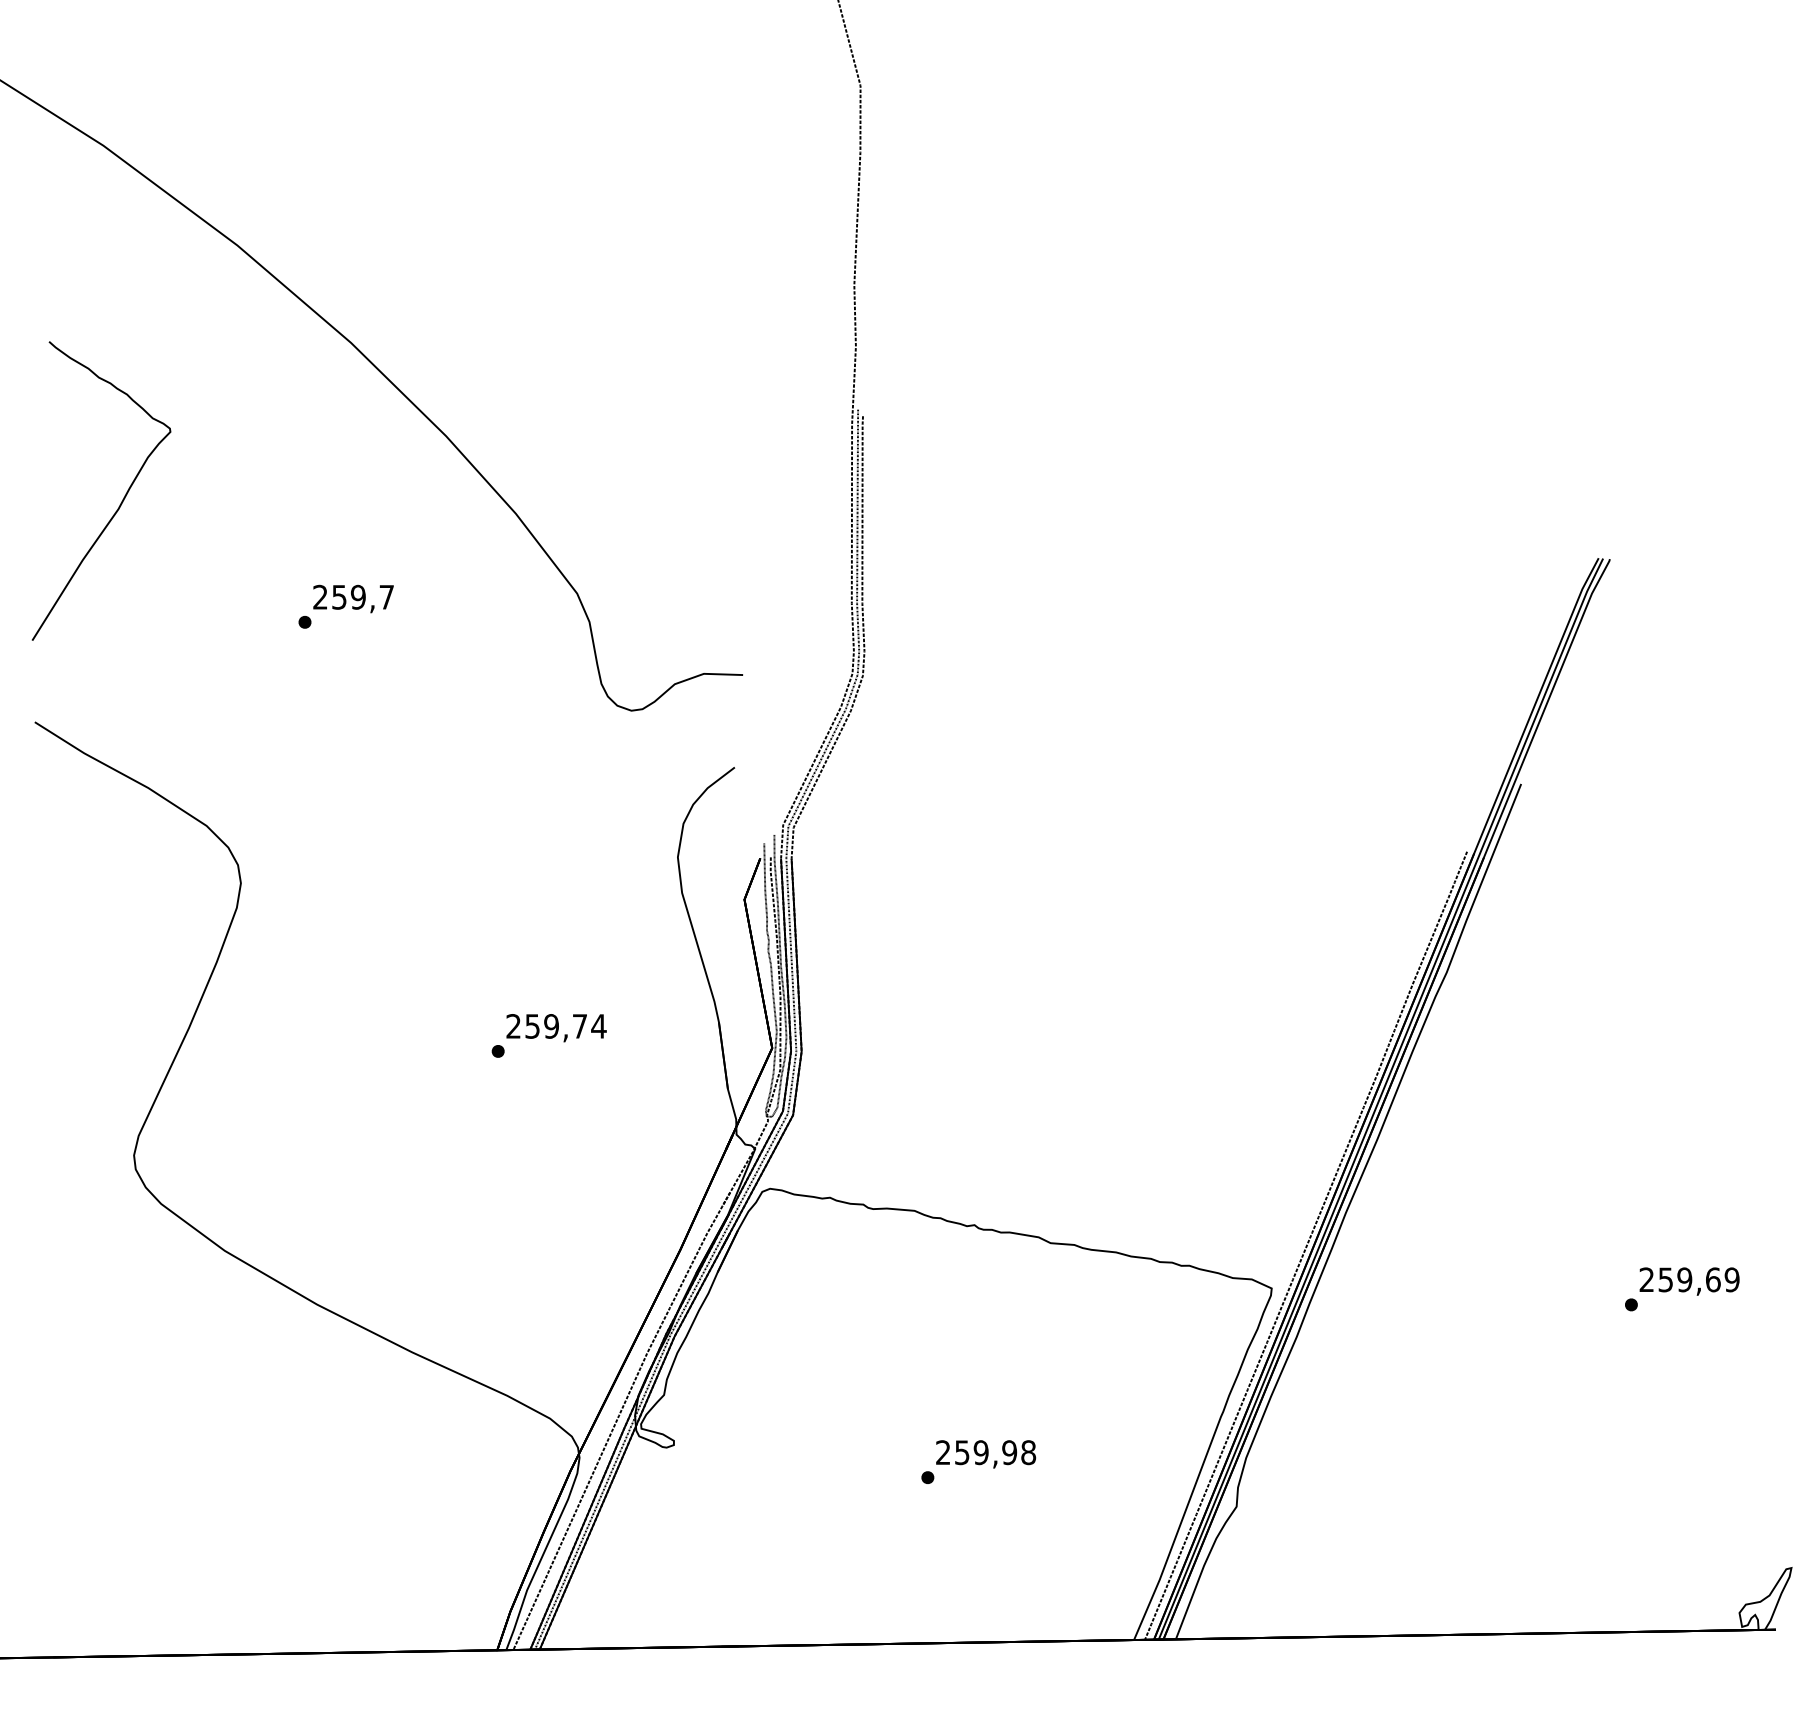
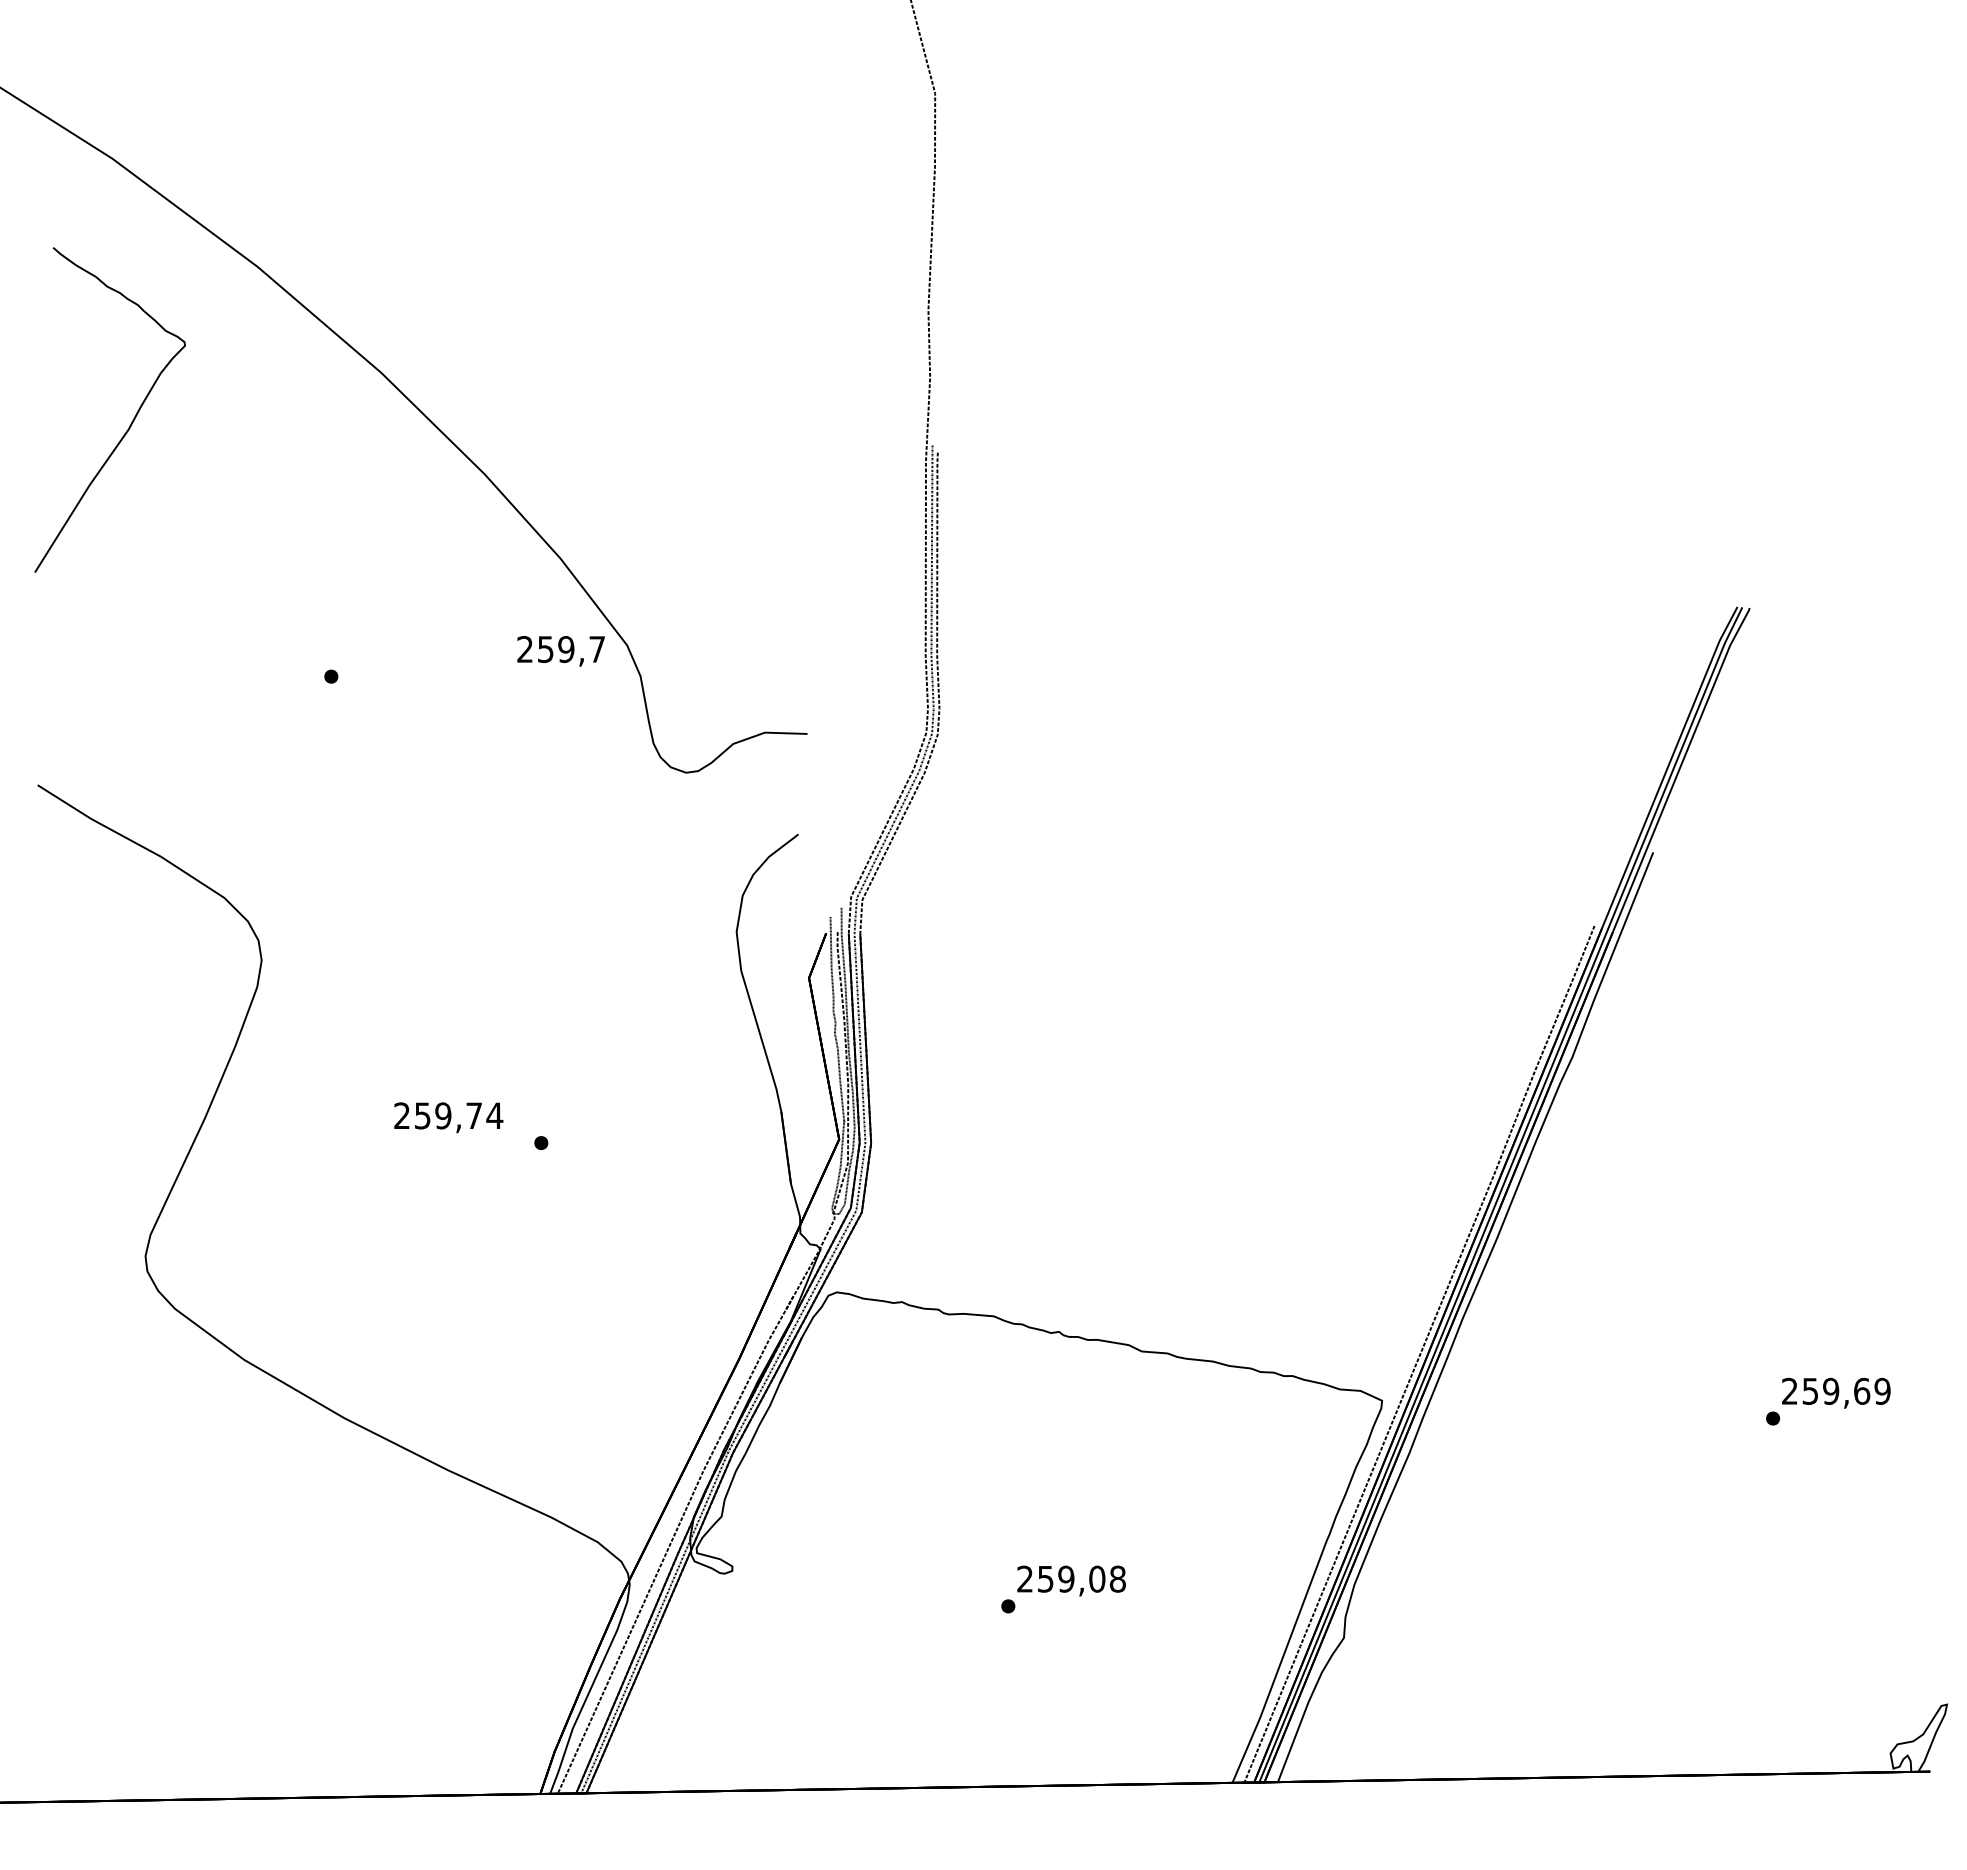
curve: (121, 501) -> (131, 421), moved
text: (352, 599) -> (560, 651), moved
text: (556, 1027) -> (448, 1117), moved
text: (1009, 1452) -> (1097, 1578), 259,98 -> 259,08

